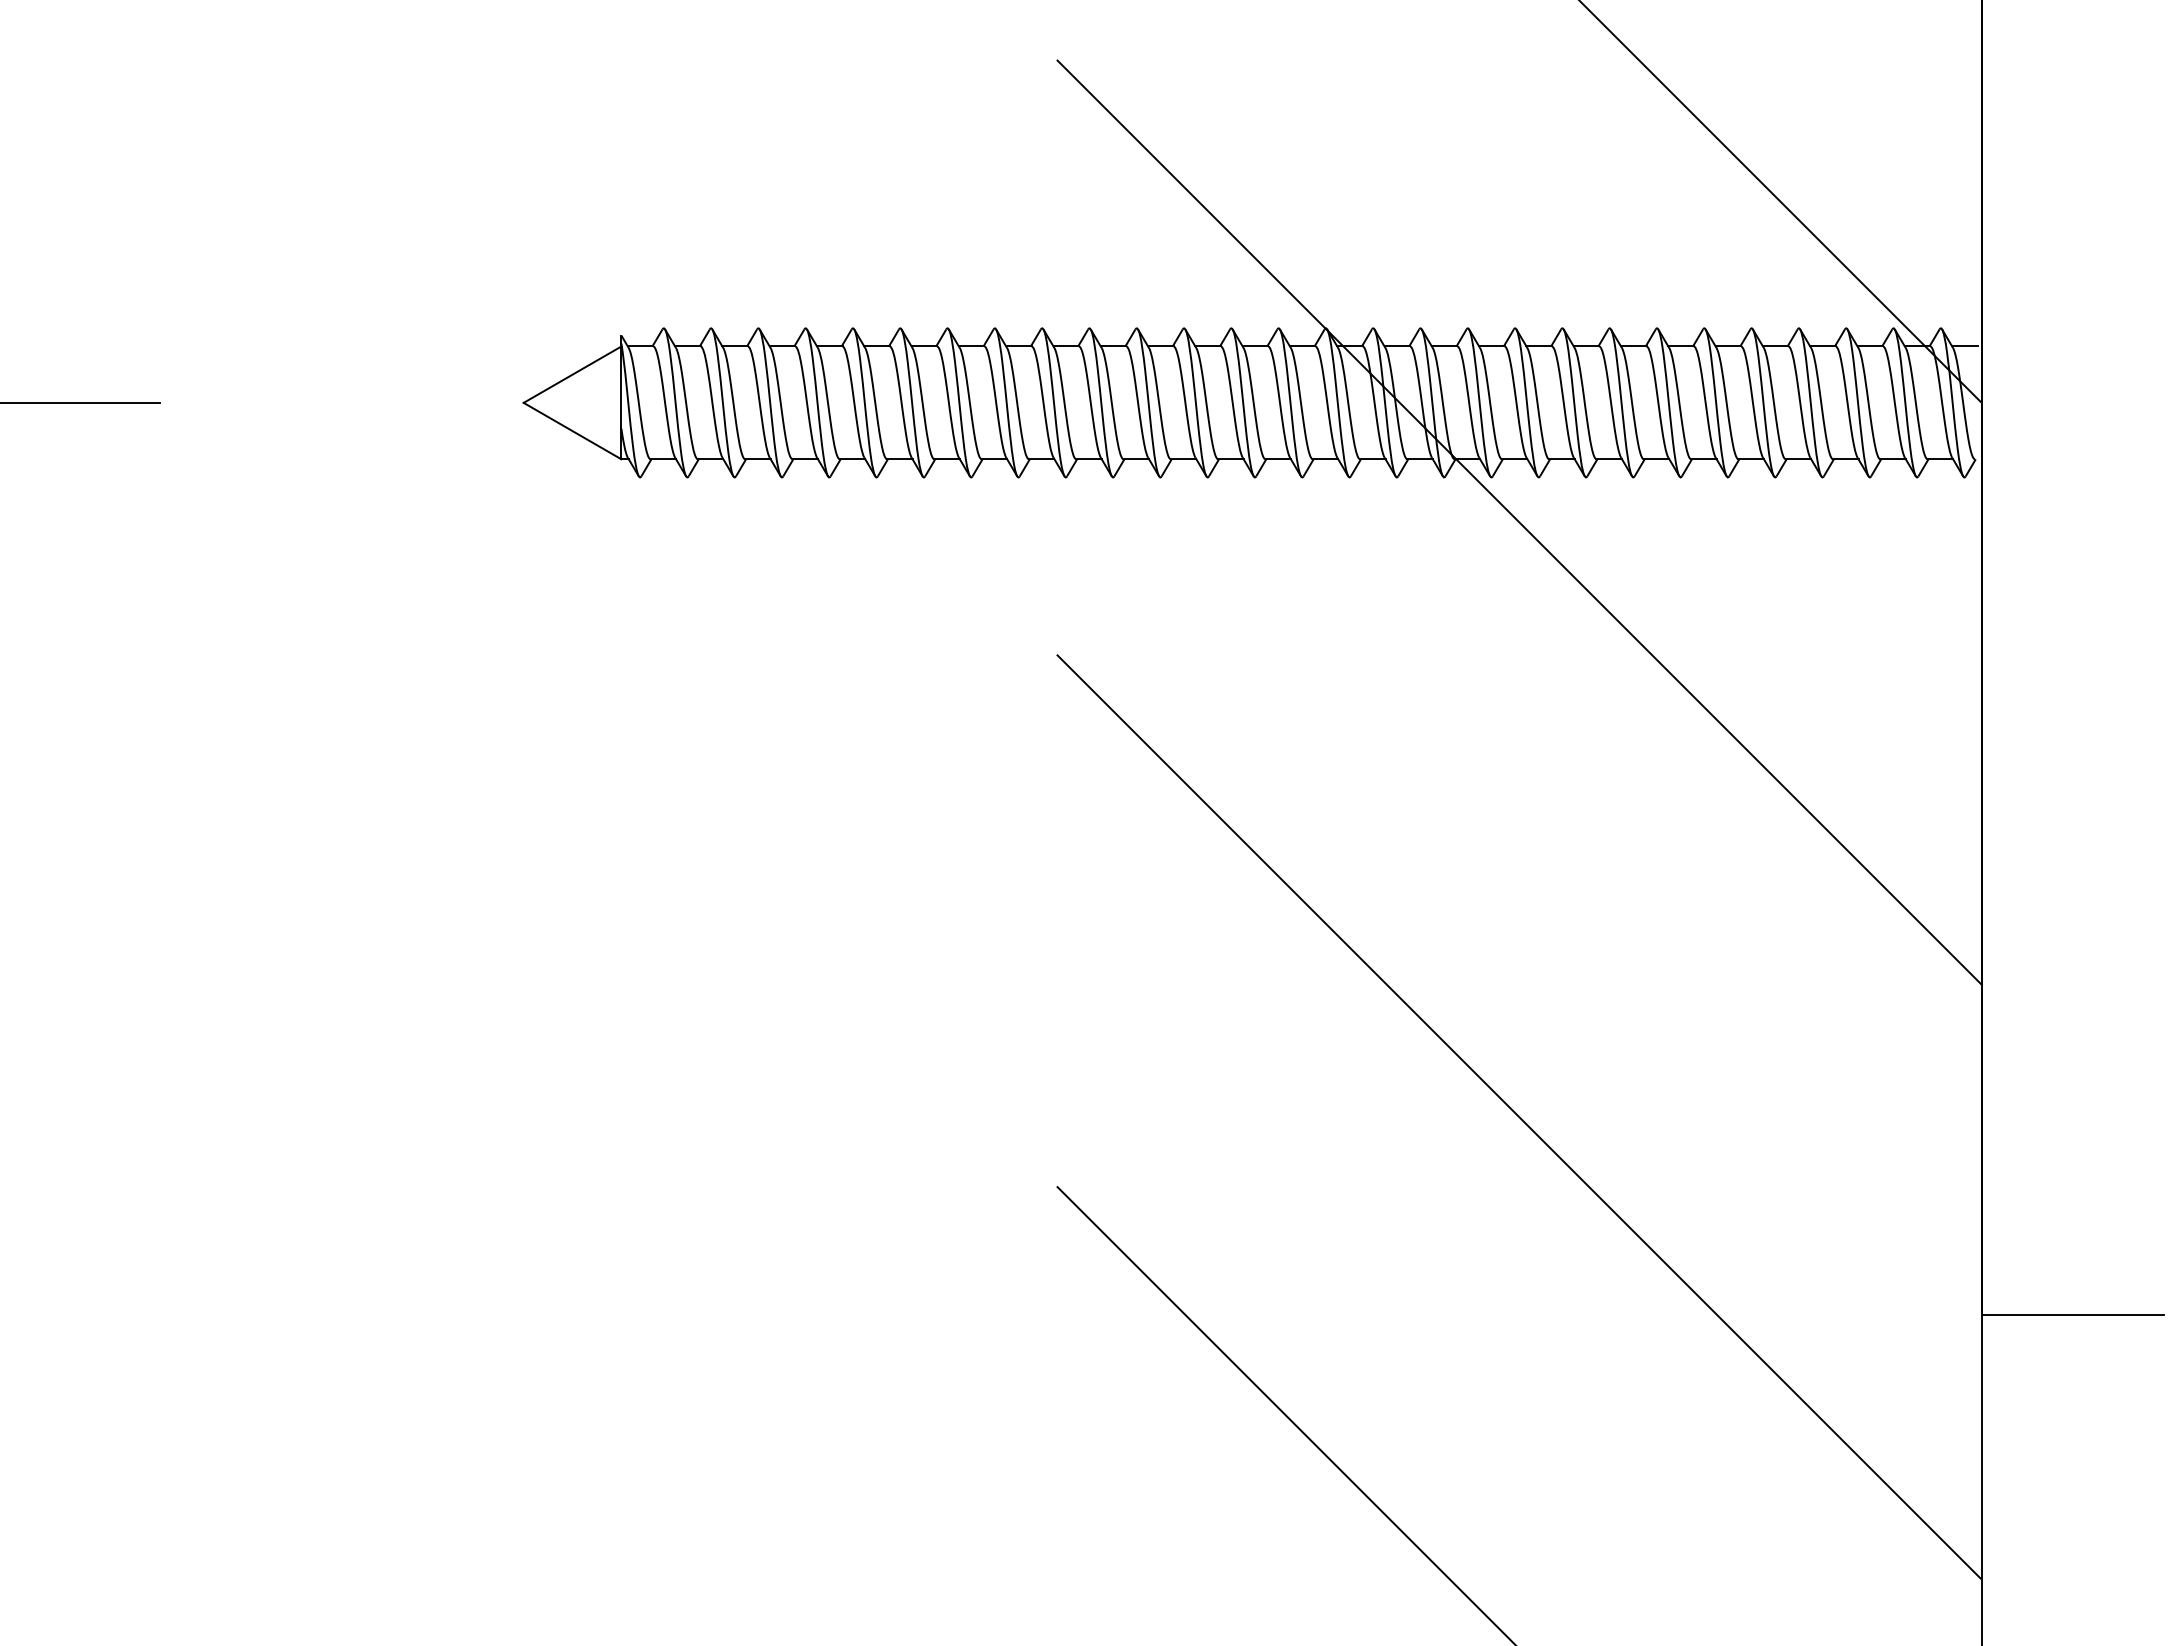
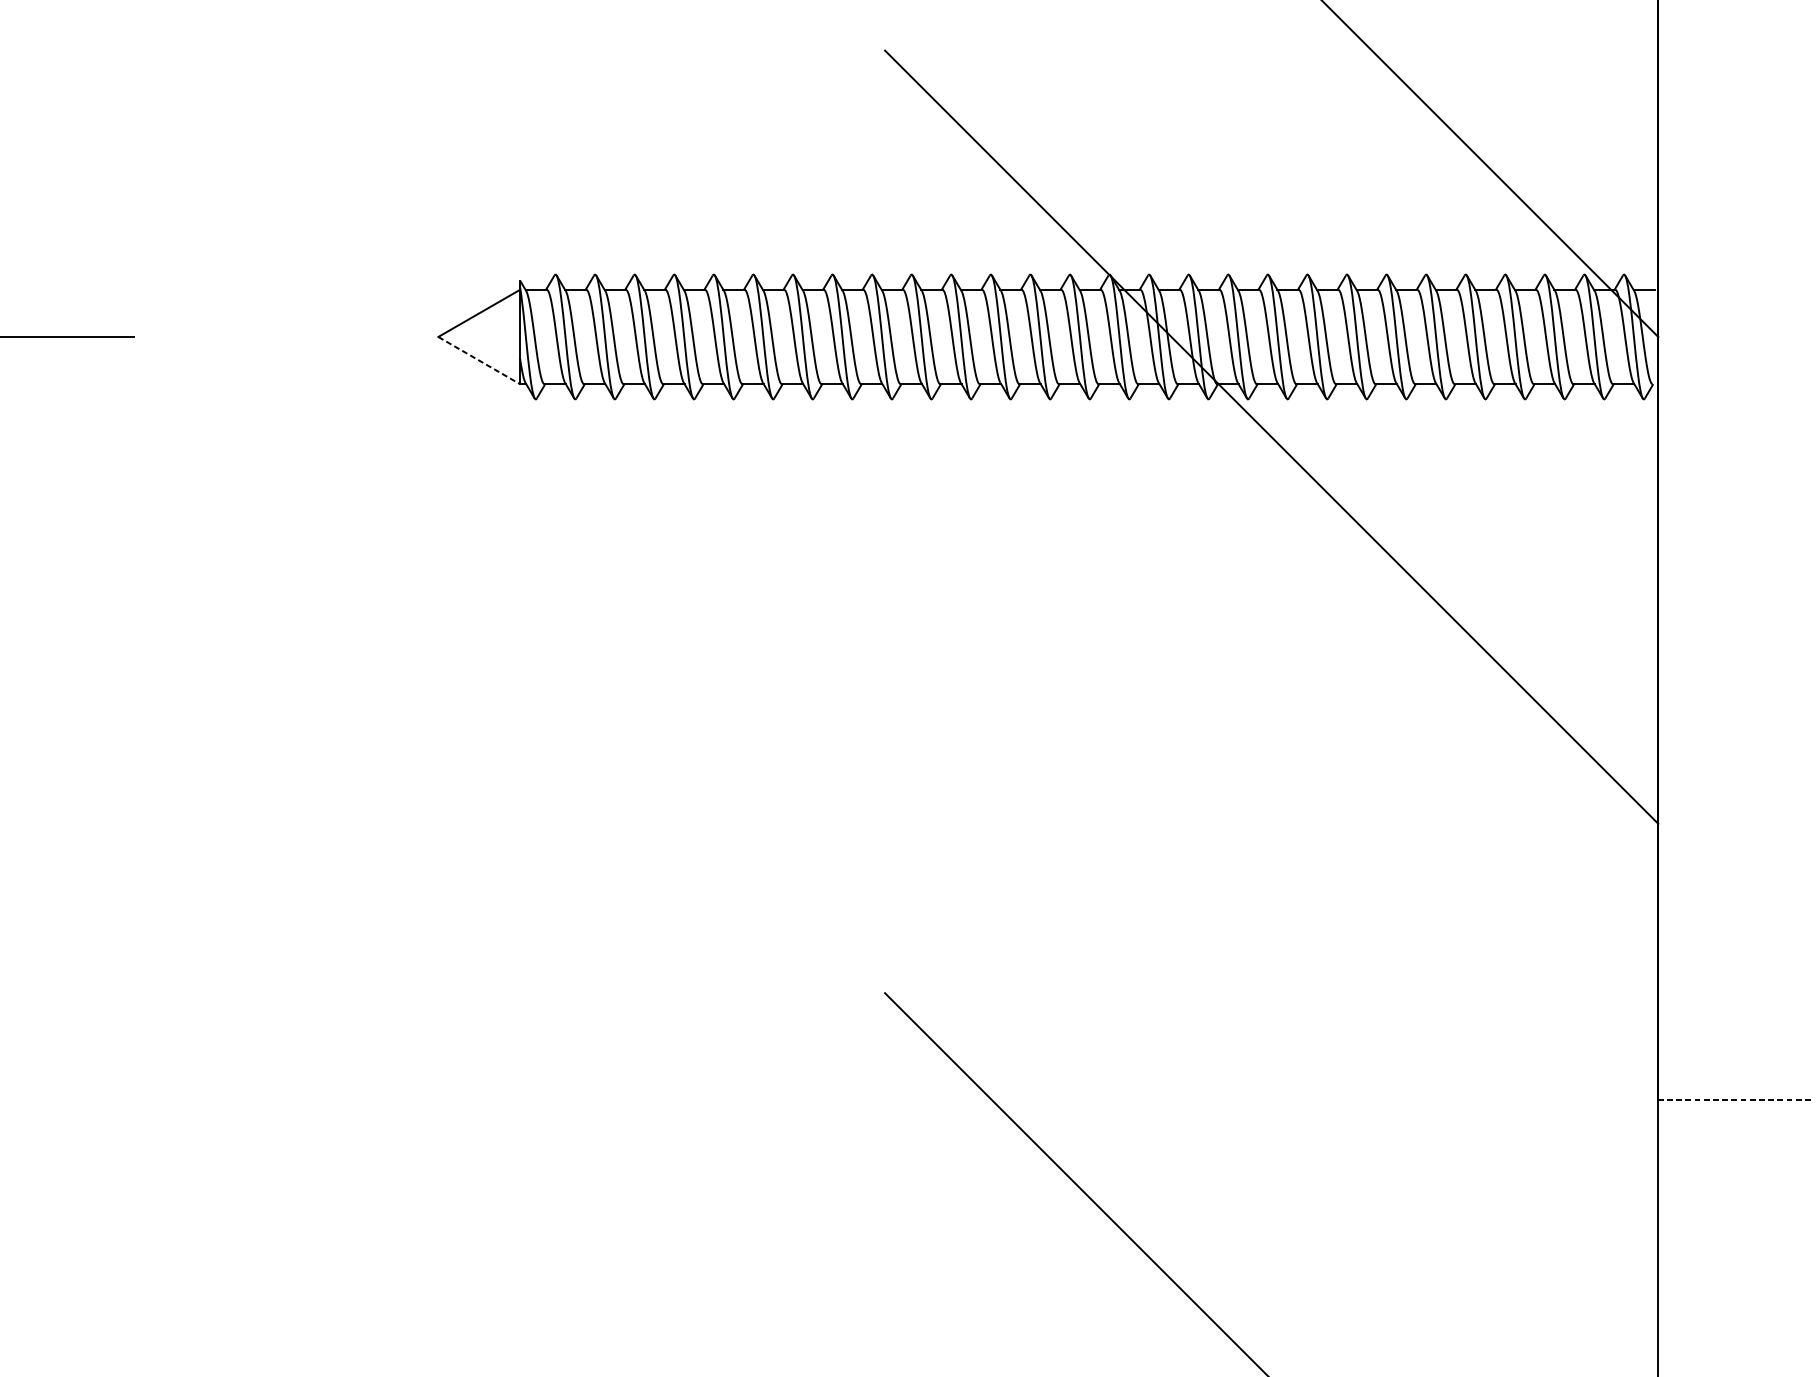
line: (572, 431) -> (479, 360), solid -> dashed
line: (1518, 1116) -> (1270, 934), removed
line: (2072, 1314) -> (1734, 1099), solid -> dashed

